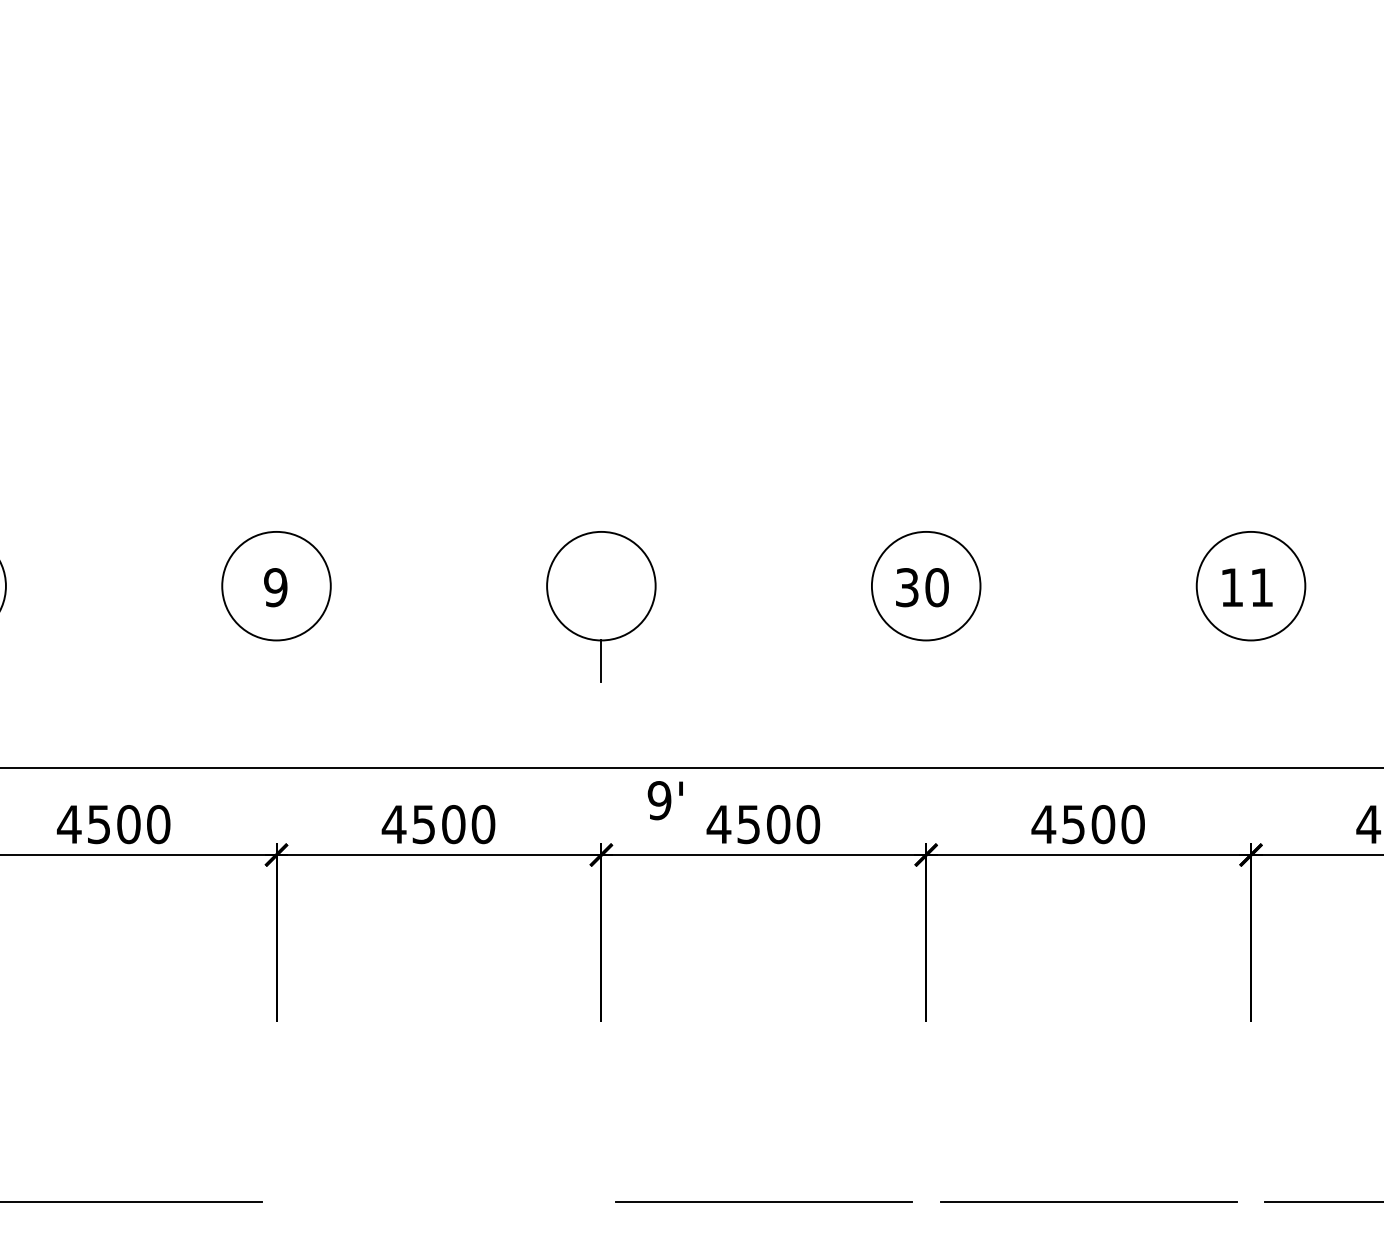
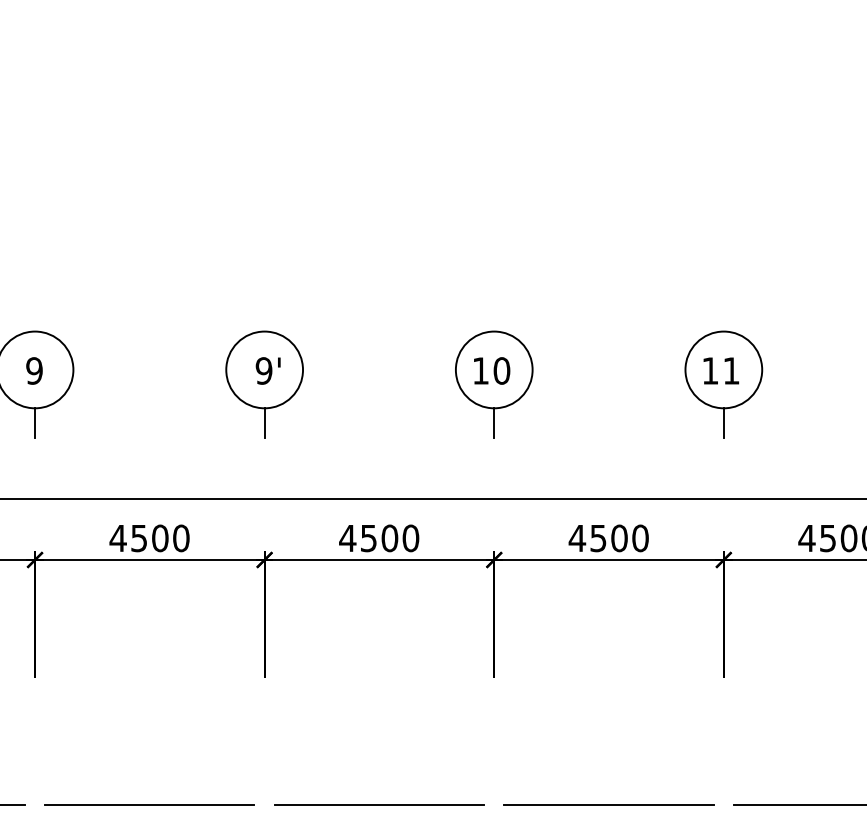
text: (907, 587) -> (481, 370), 30 -> 10
line: (276, 660) -> (35, 422), added
line: (926, 660) -> (494, 422), added
line: (1251, 660) -> (724, 422), added
text: (664, 800) -> (267, 370), moved
line: (438, 1201) -> (149, 804), added

